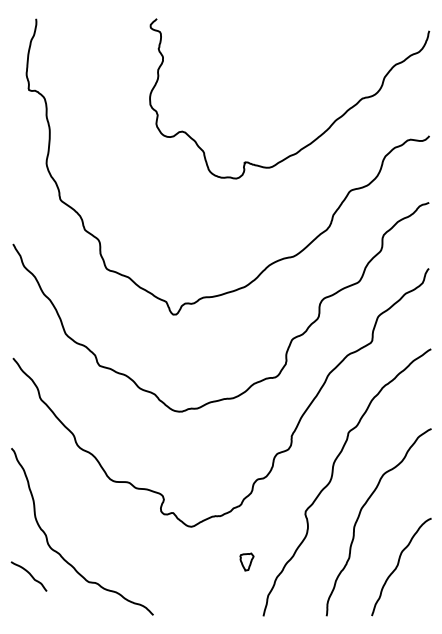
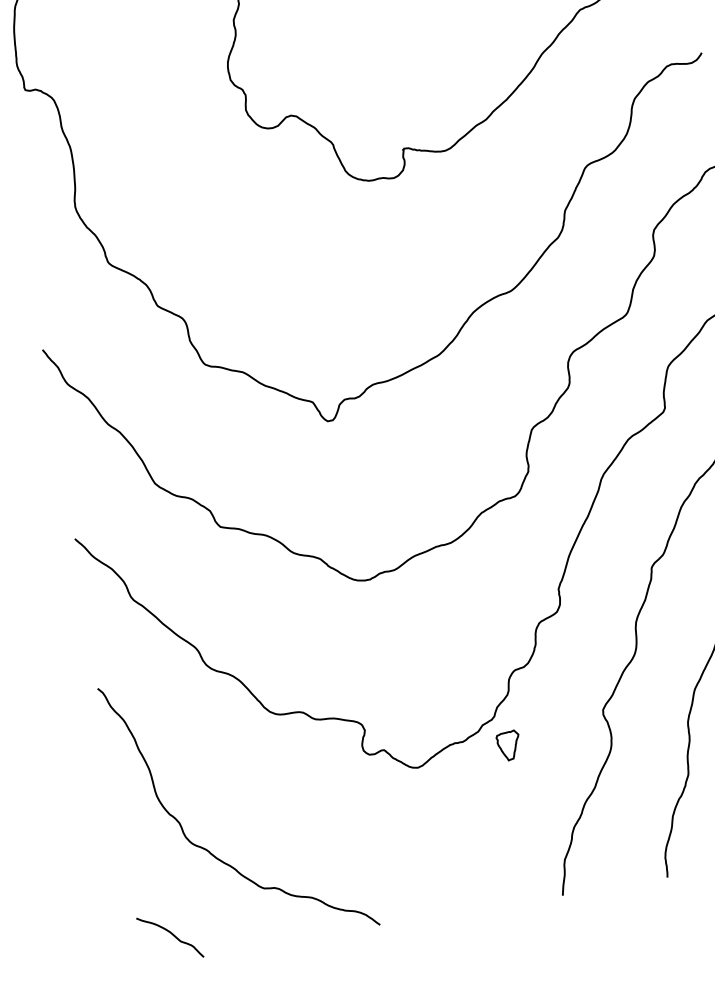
part: (246, 561) -> (508, 744), moved
curve: (30, 576) -> (172, 937), moved

